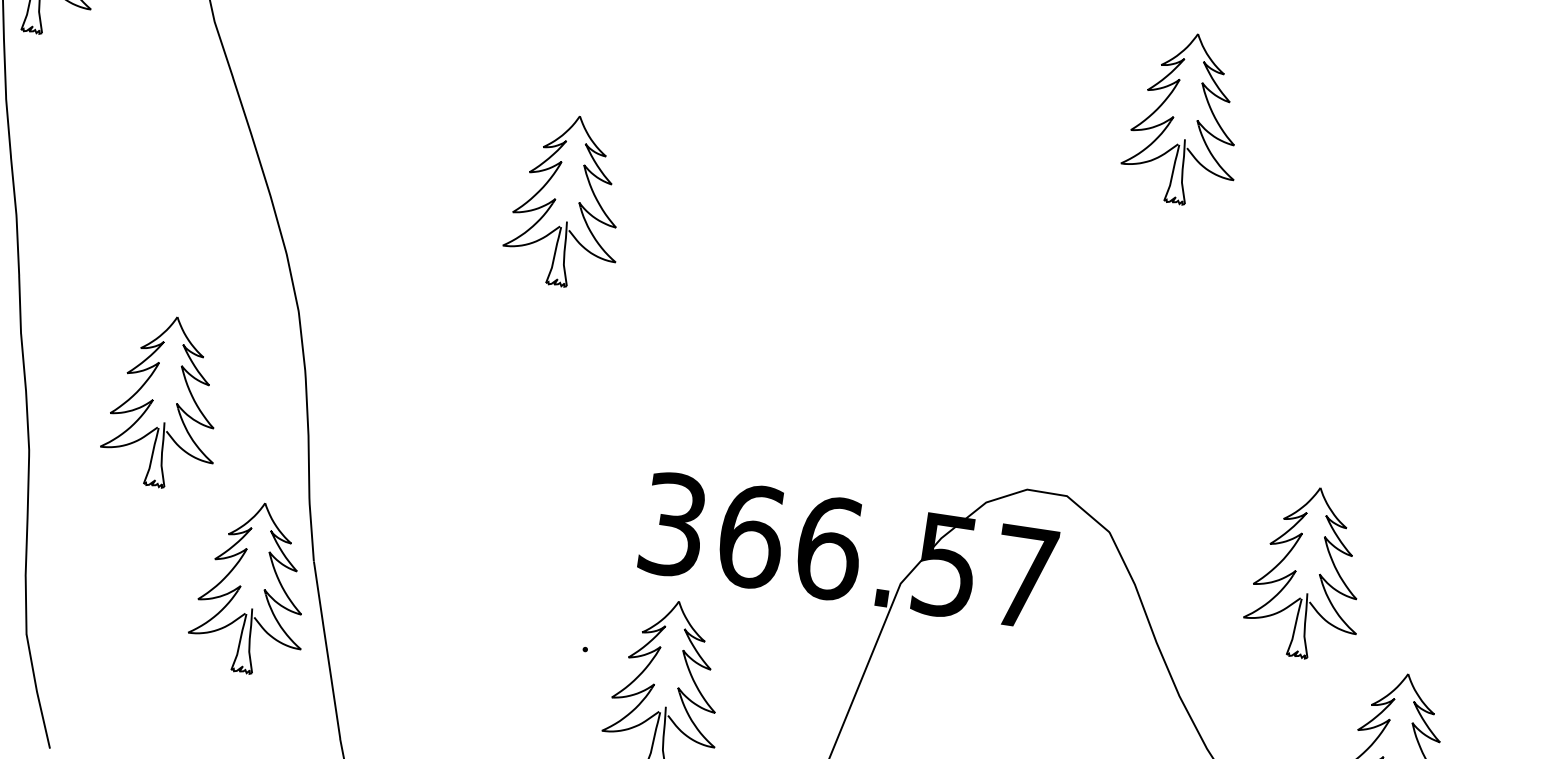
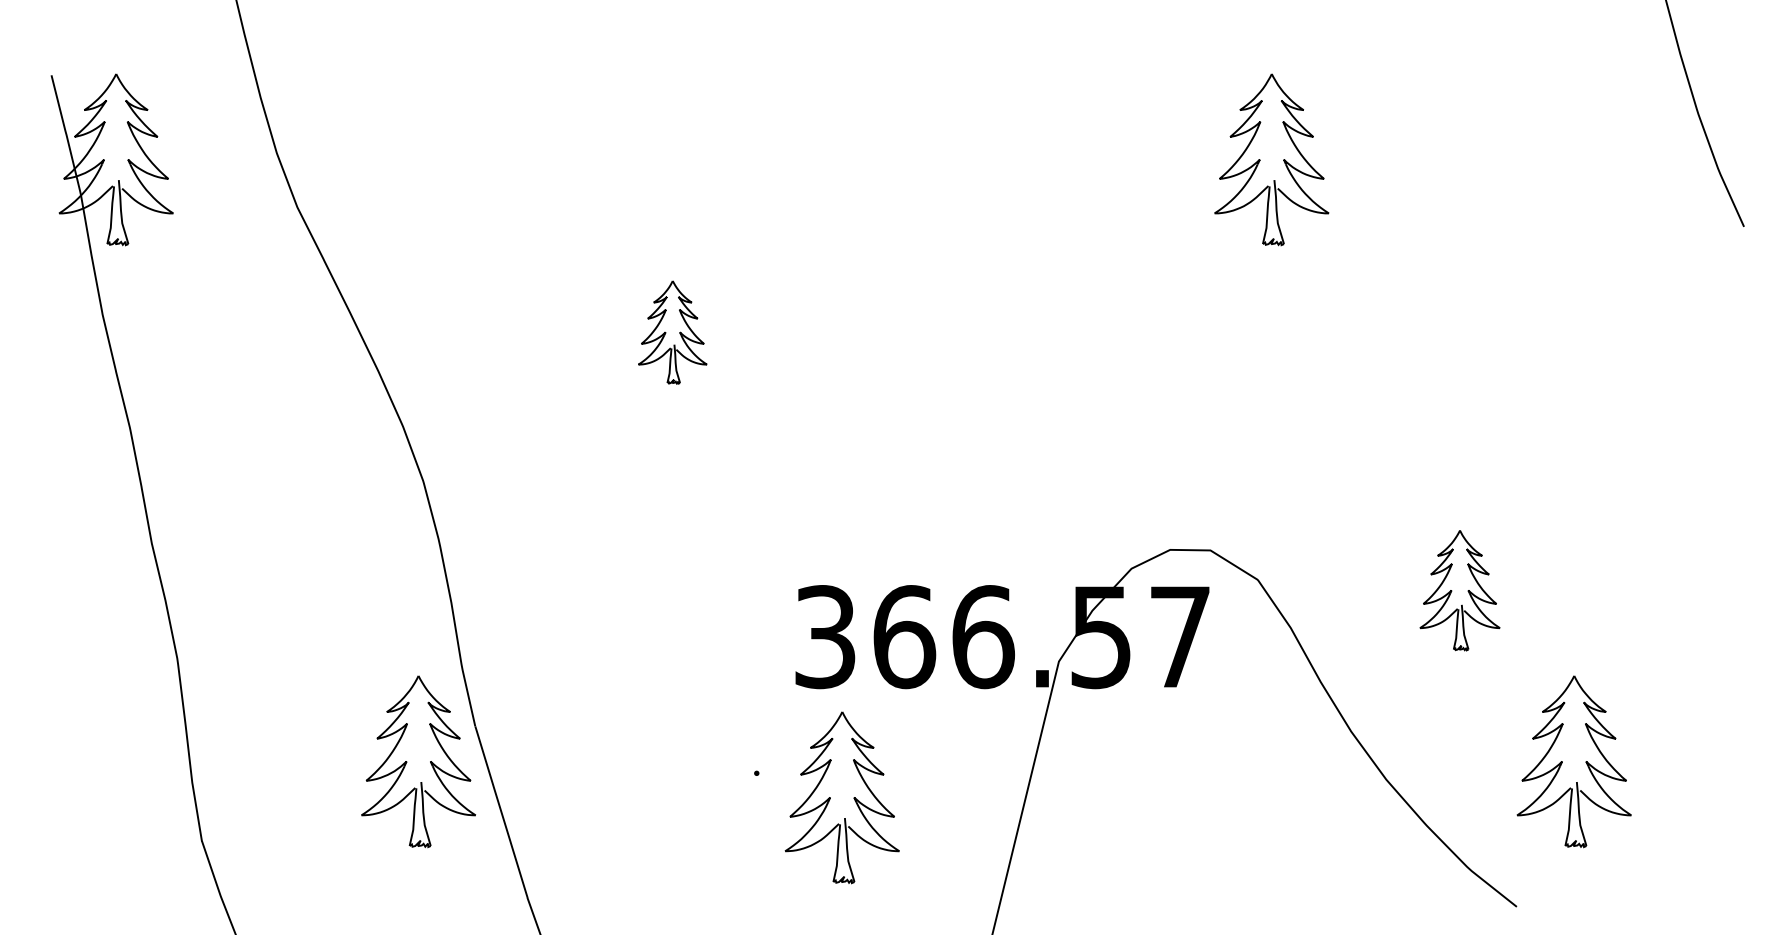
part: (567, 201) -> (672, 332), size x0.6
part: (153, 400) -> (292, 590), removed
part: (1307, 572) -> (1459, 590), size x0.7

